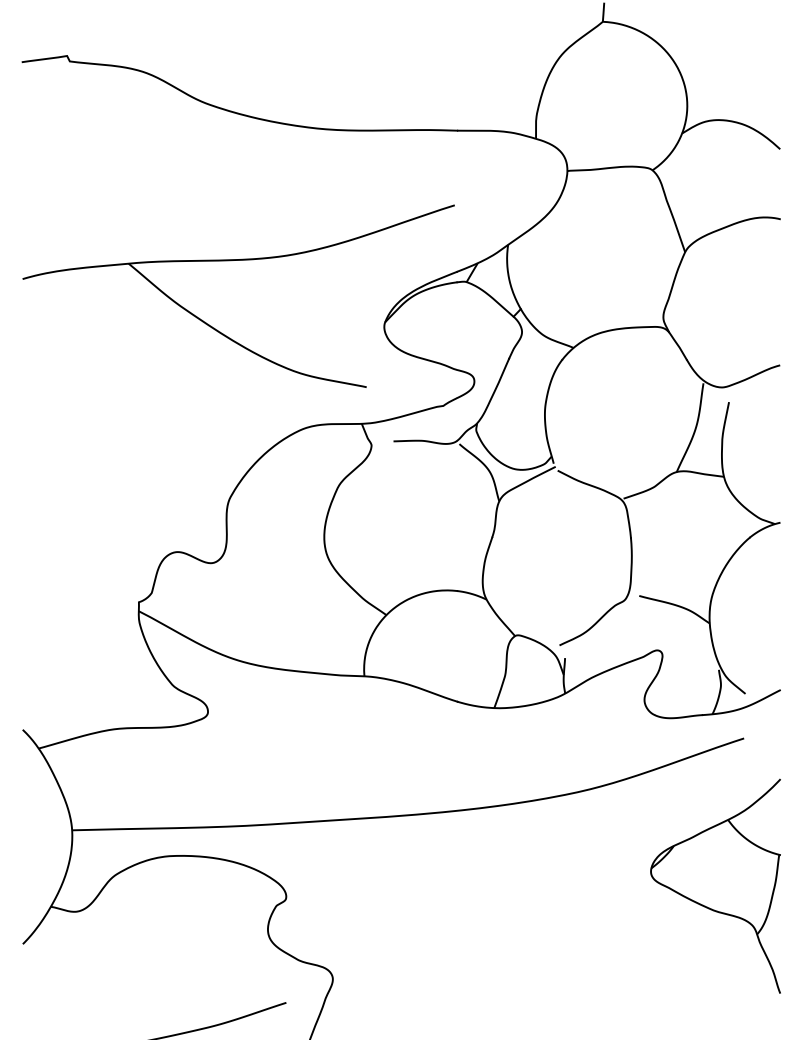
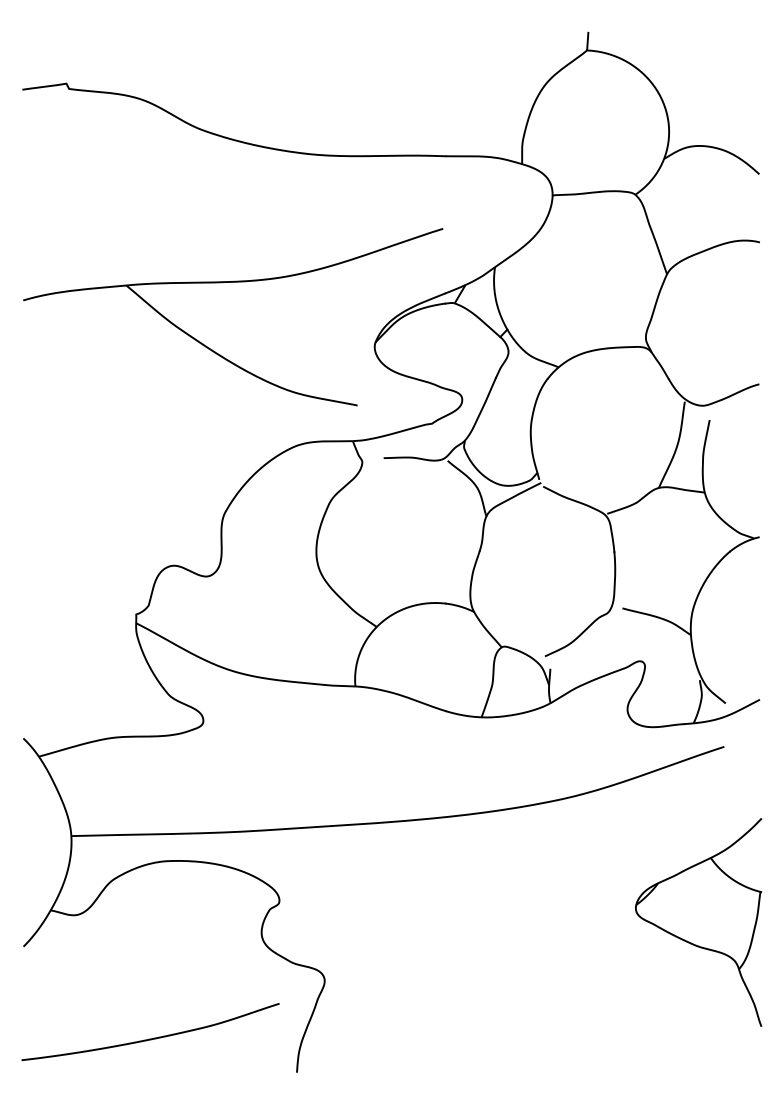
part: (715, 886) -> (698, 922), moved

